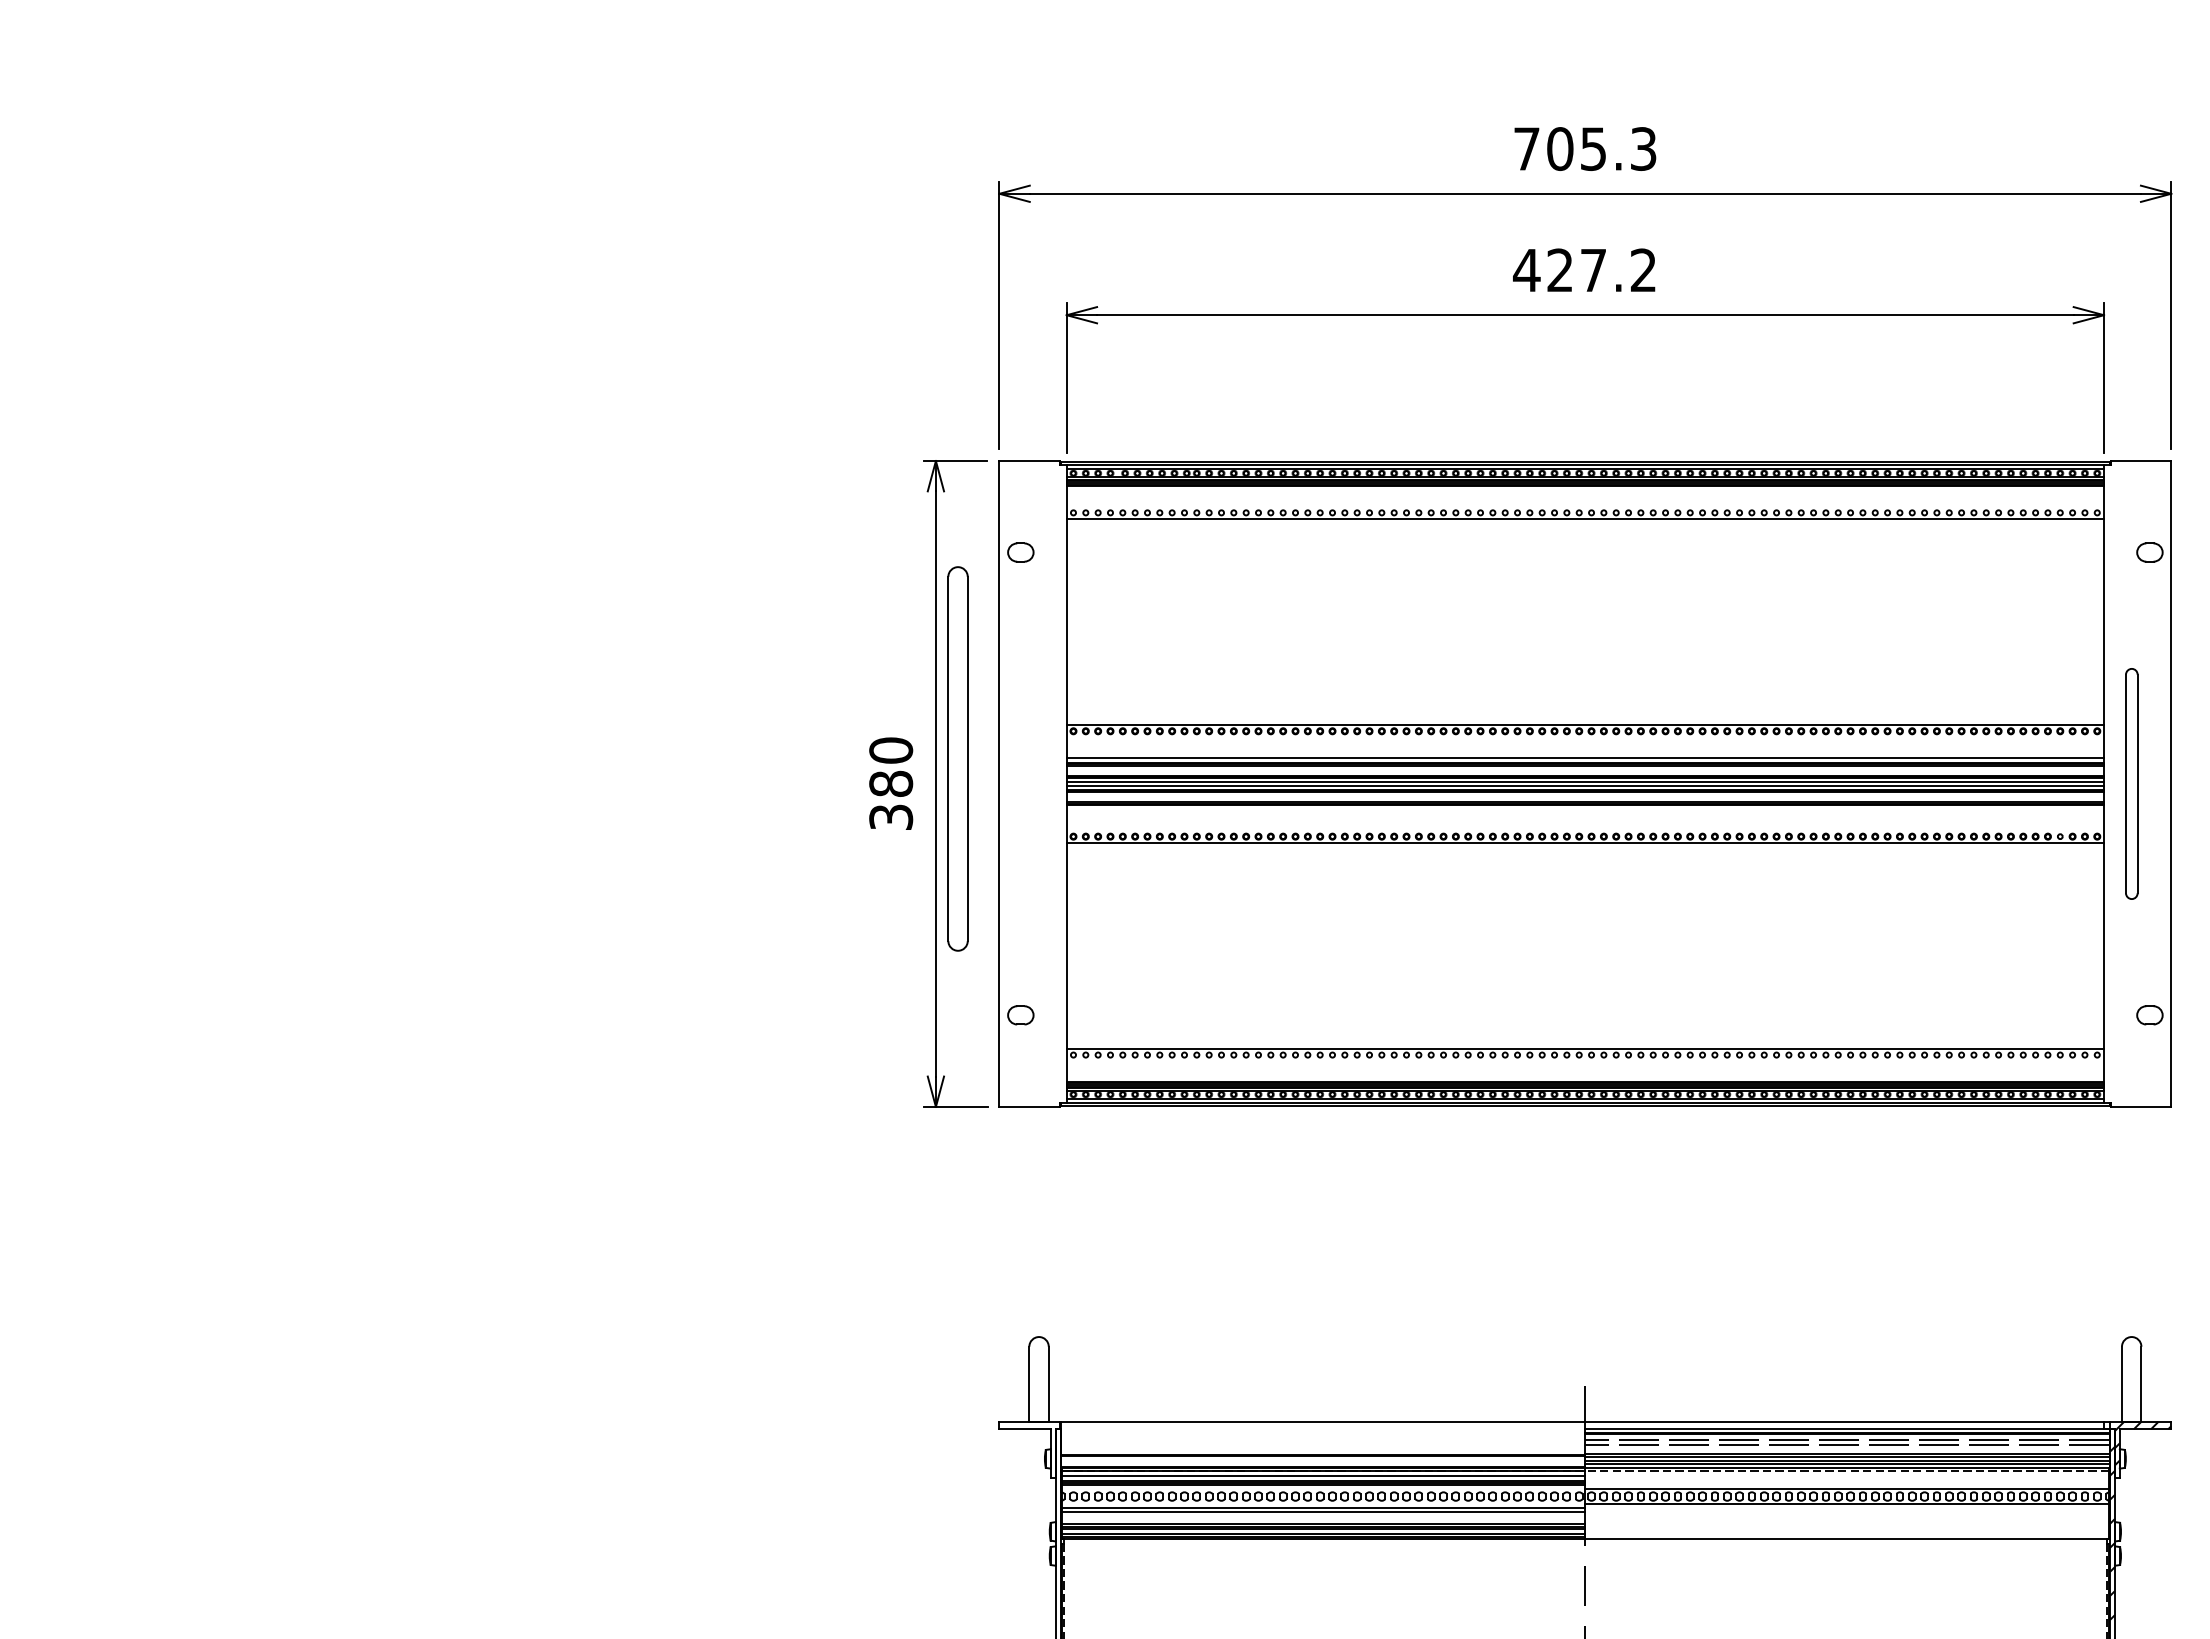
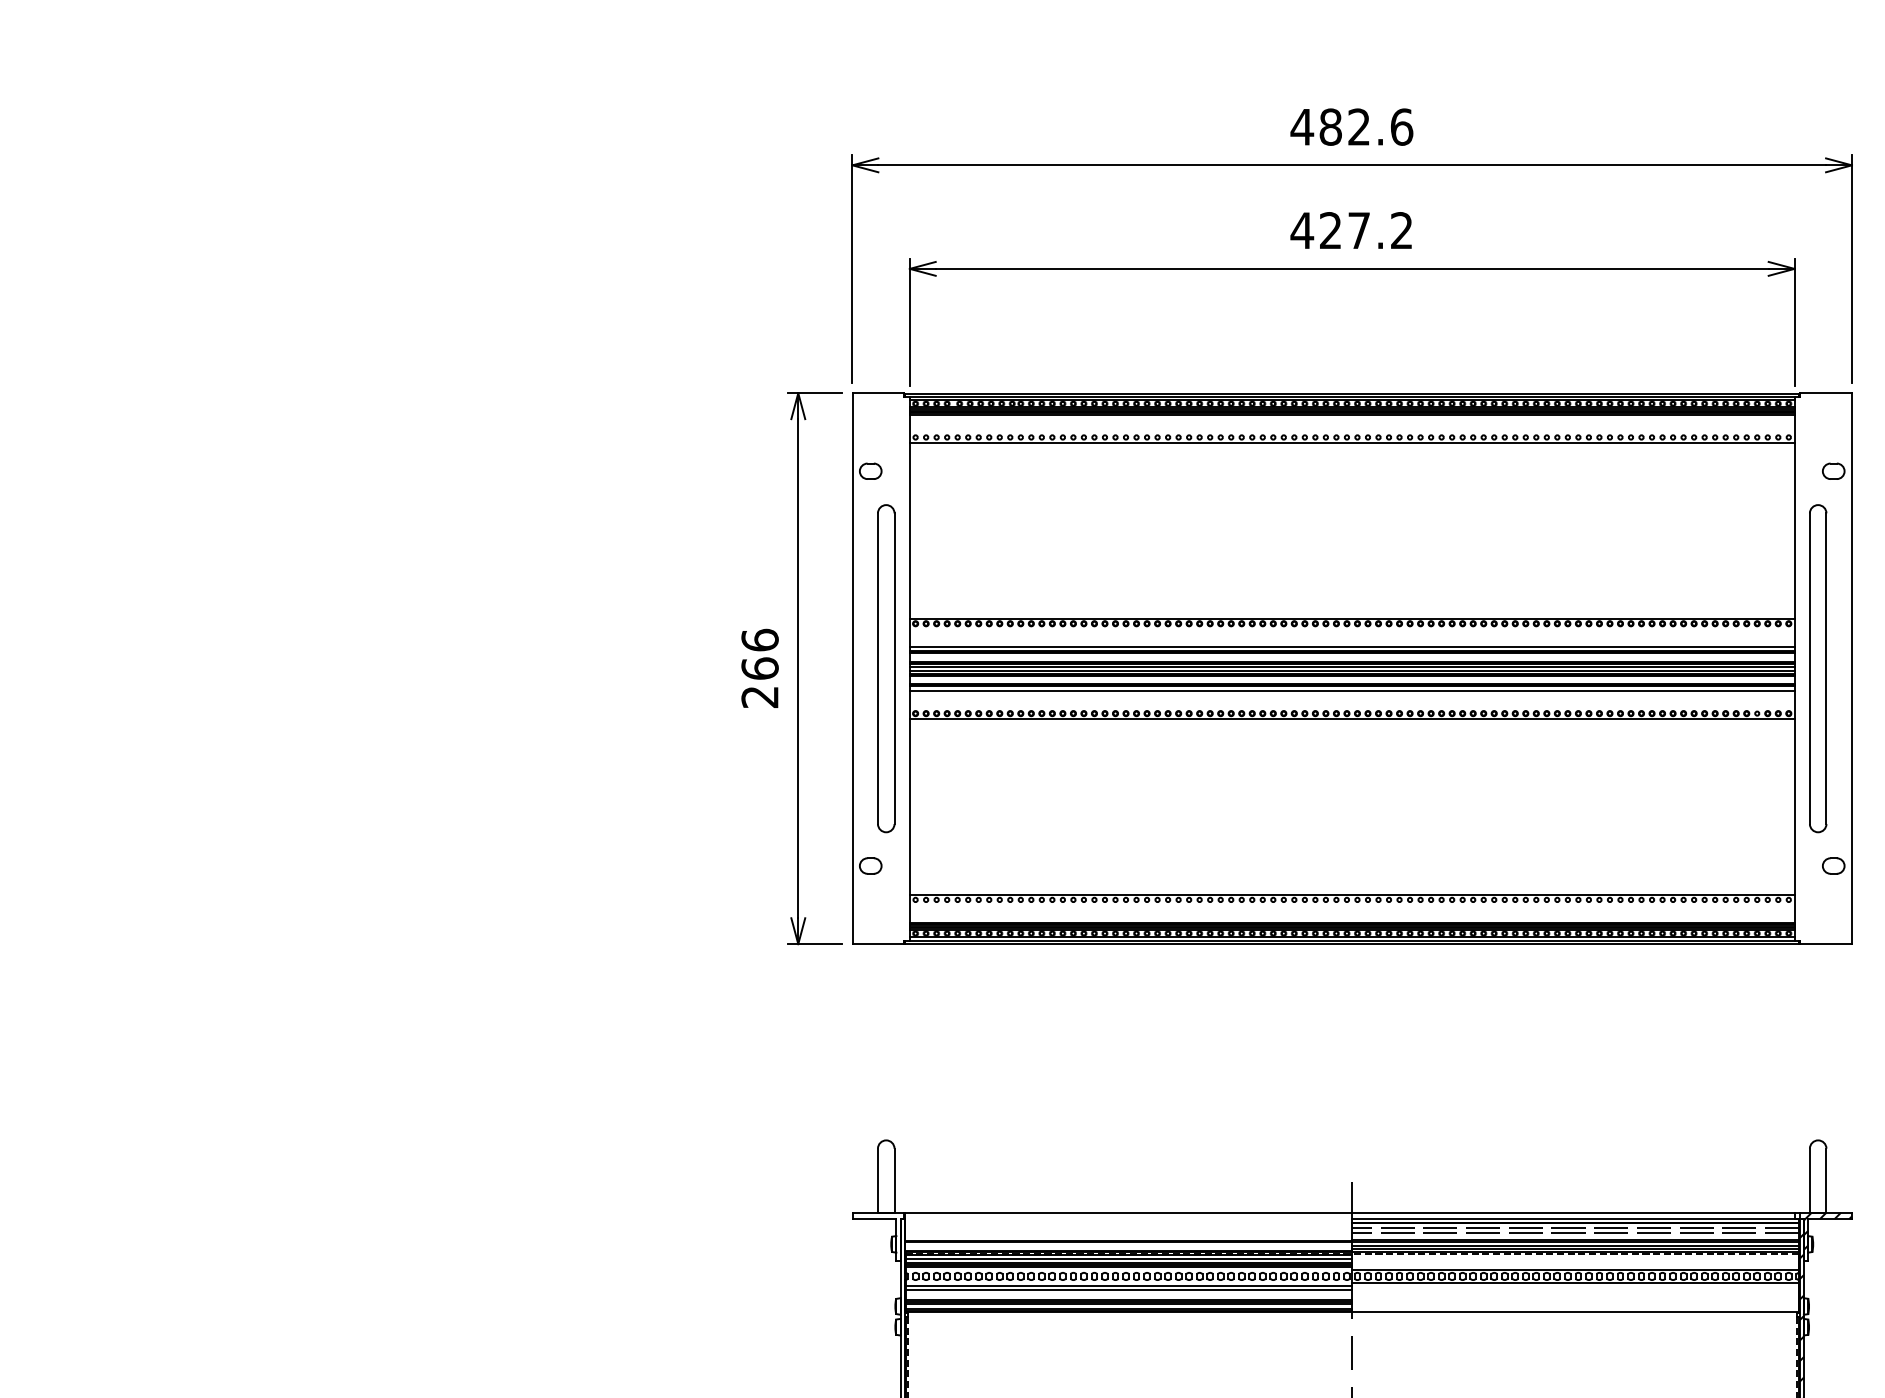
text: (1585, 149) -> (1352, 127), 705.3 -> 482.6
part: (957, 758) -> (885, 668), moved
text: (891, 783) -> (760, 668), 380 -> 266
part: (2131, 783) -> (1818, 668), size x1.67
line: (1585, 809) -> (1352, 690), added

